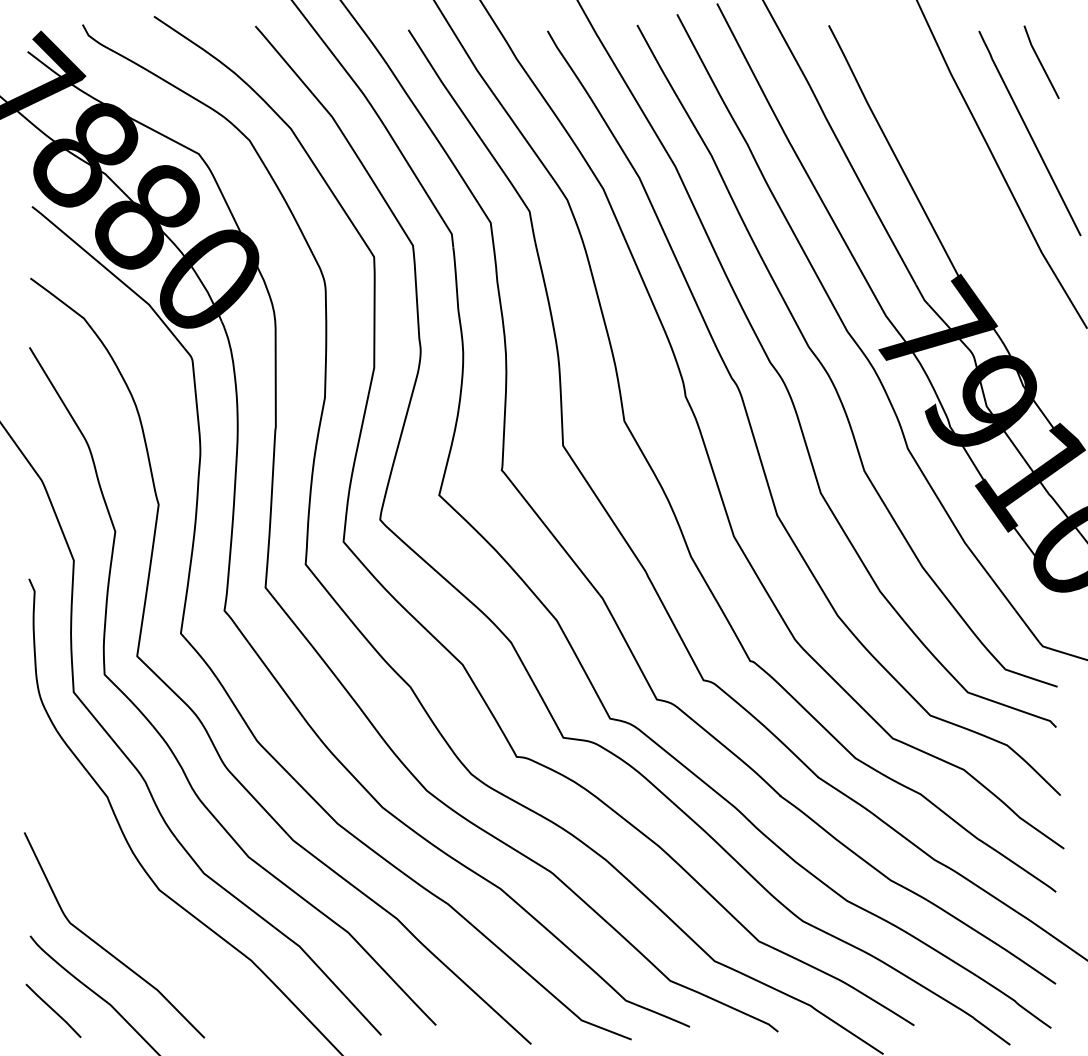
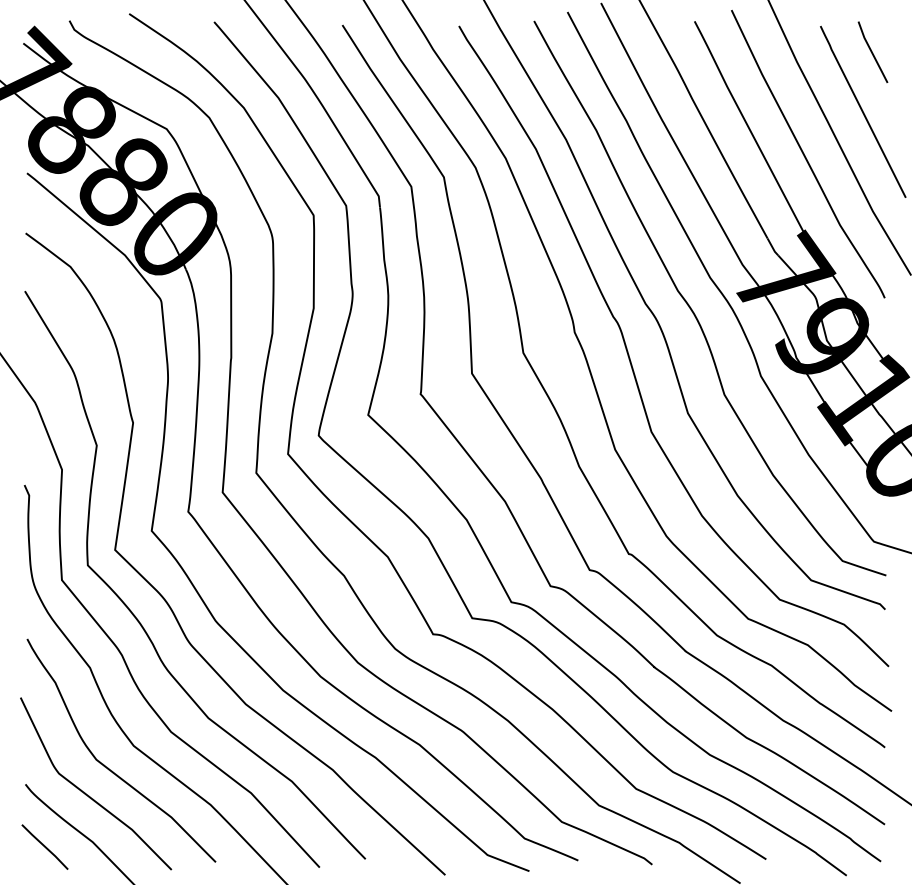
curve: (961, 185) -> (805, 155), added
curve: (129, 915) -> (108, 767), added

